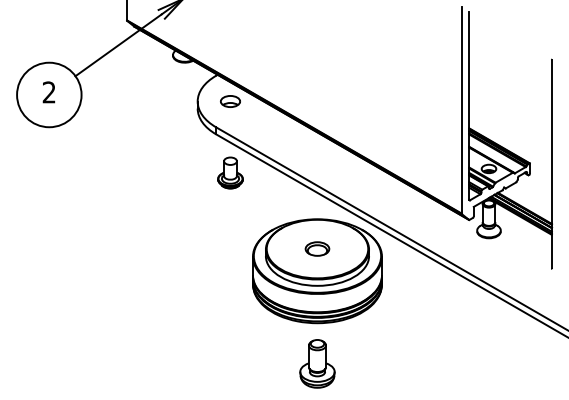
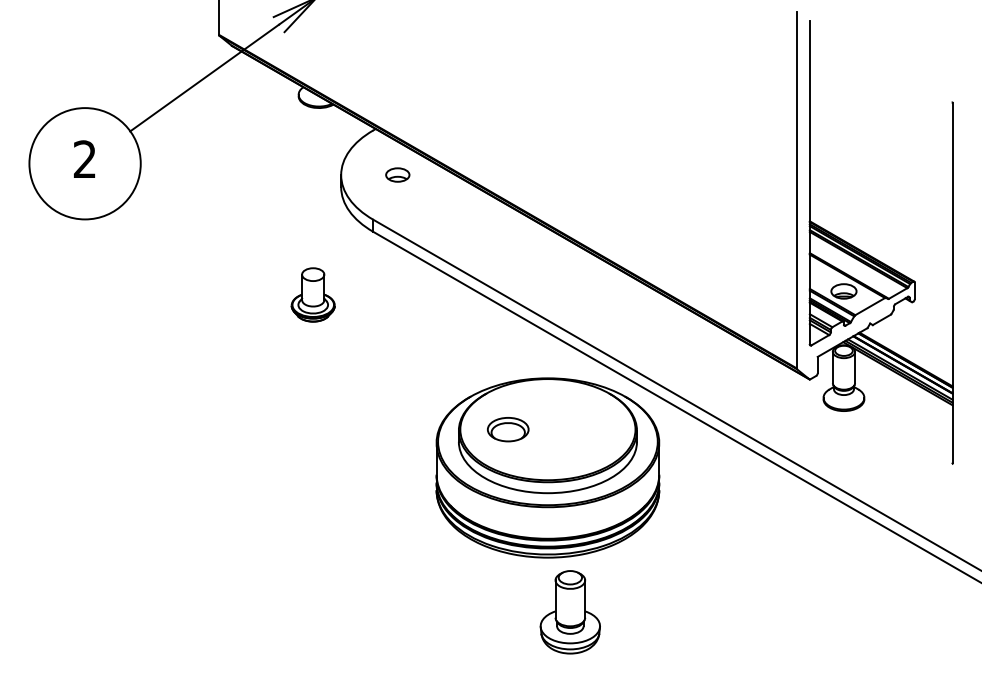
part: (230, 101) -> (397, 174), size x0.7
part: (230, 172) -> (313, 294), moved
part: (317, 248) -> (508, 428), moved
part: (317, 363) -> (570, 611), moved

